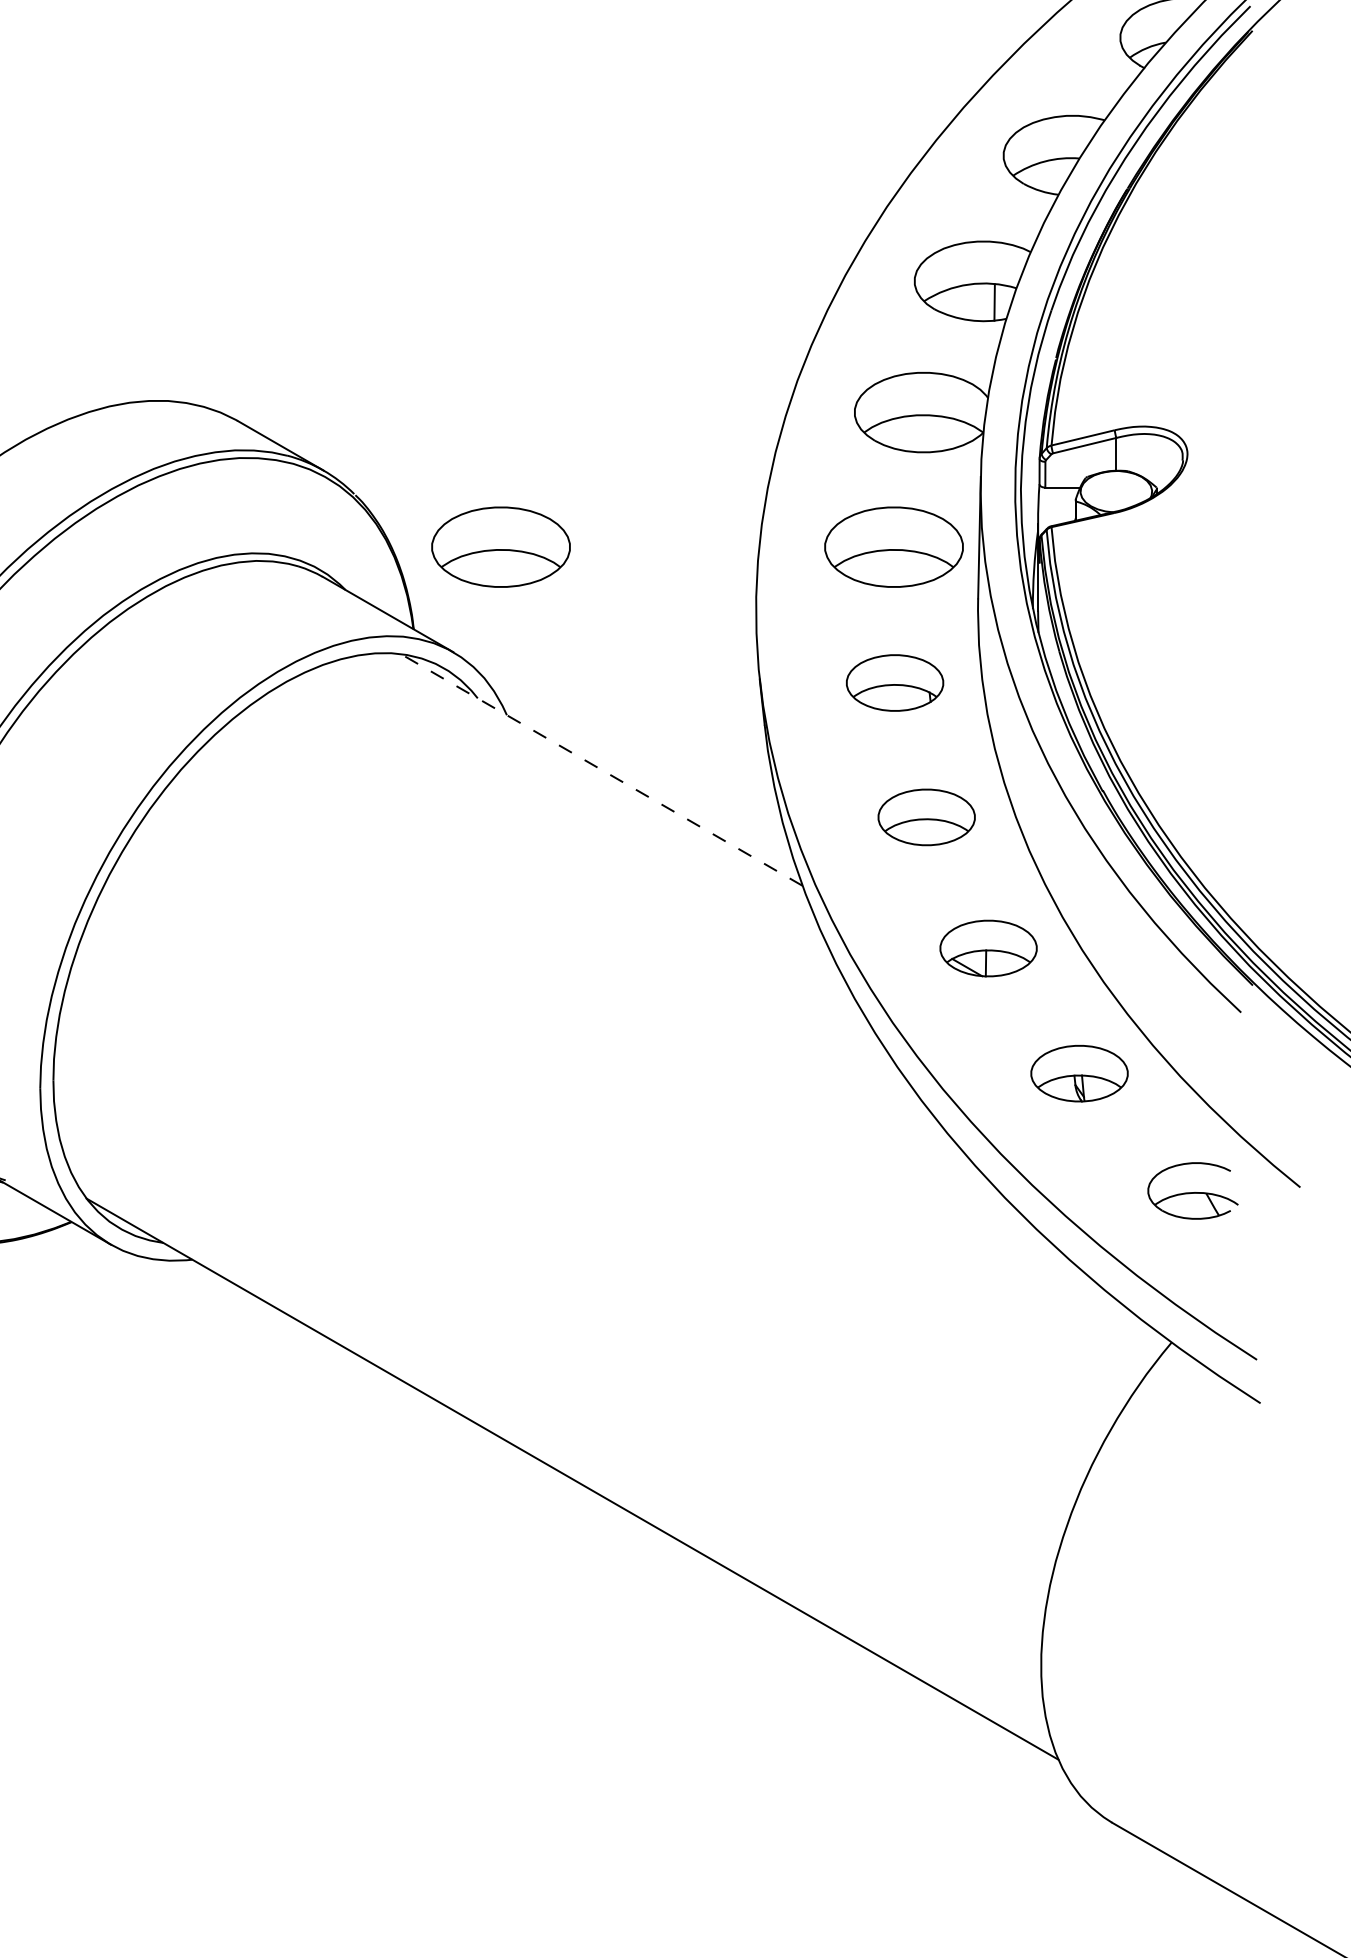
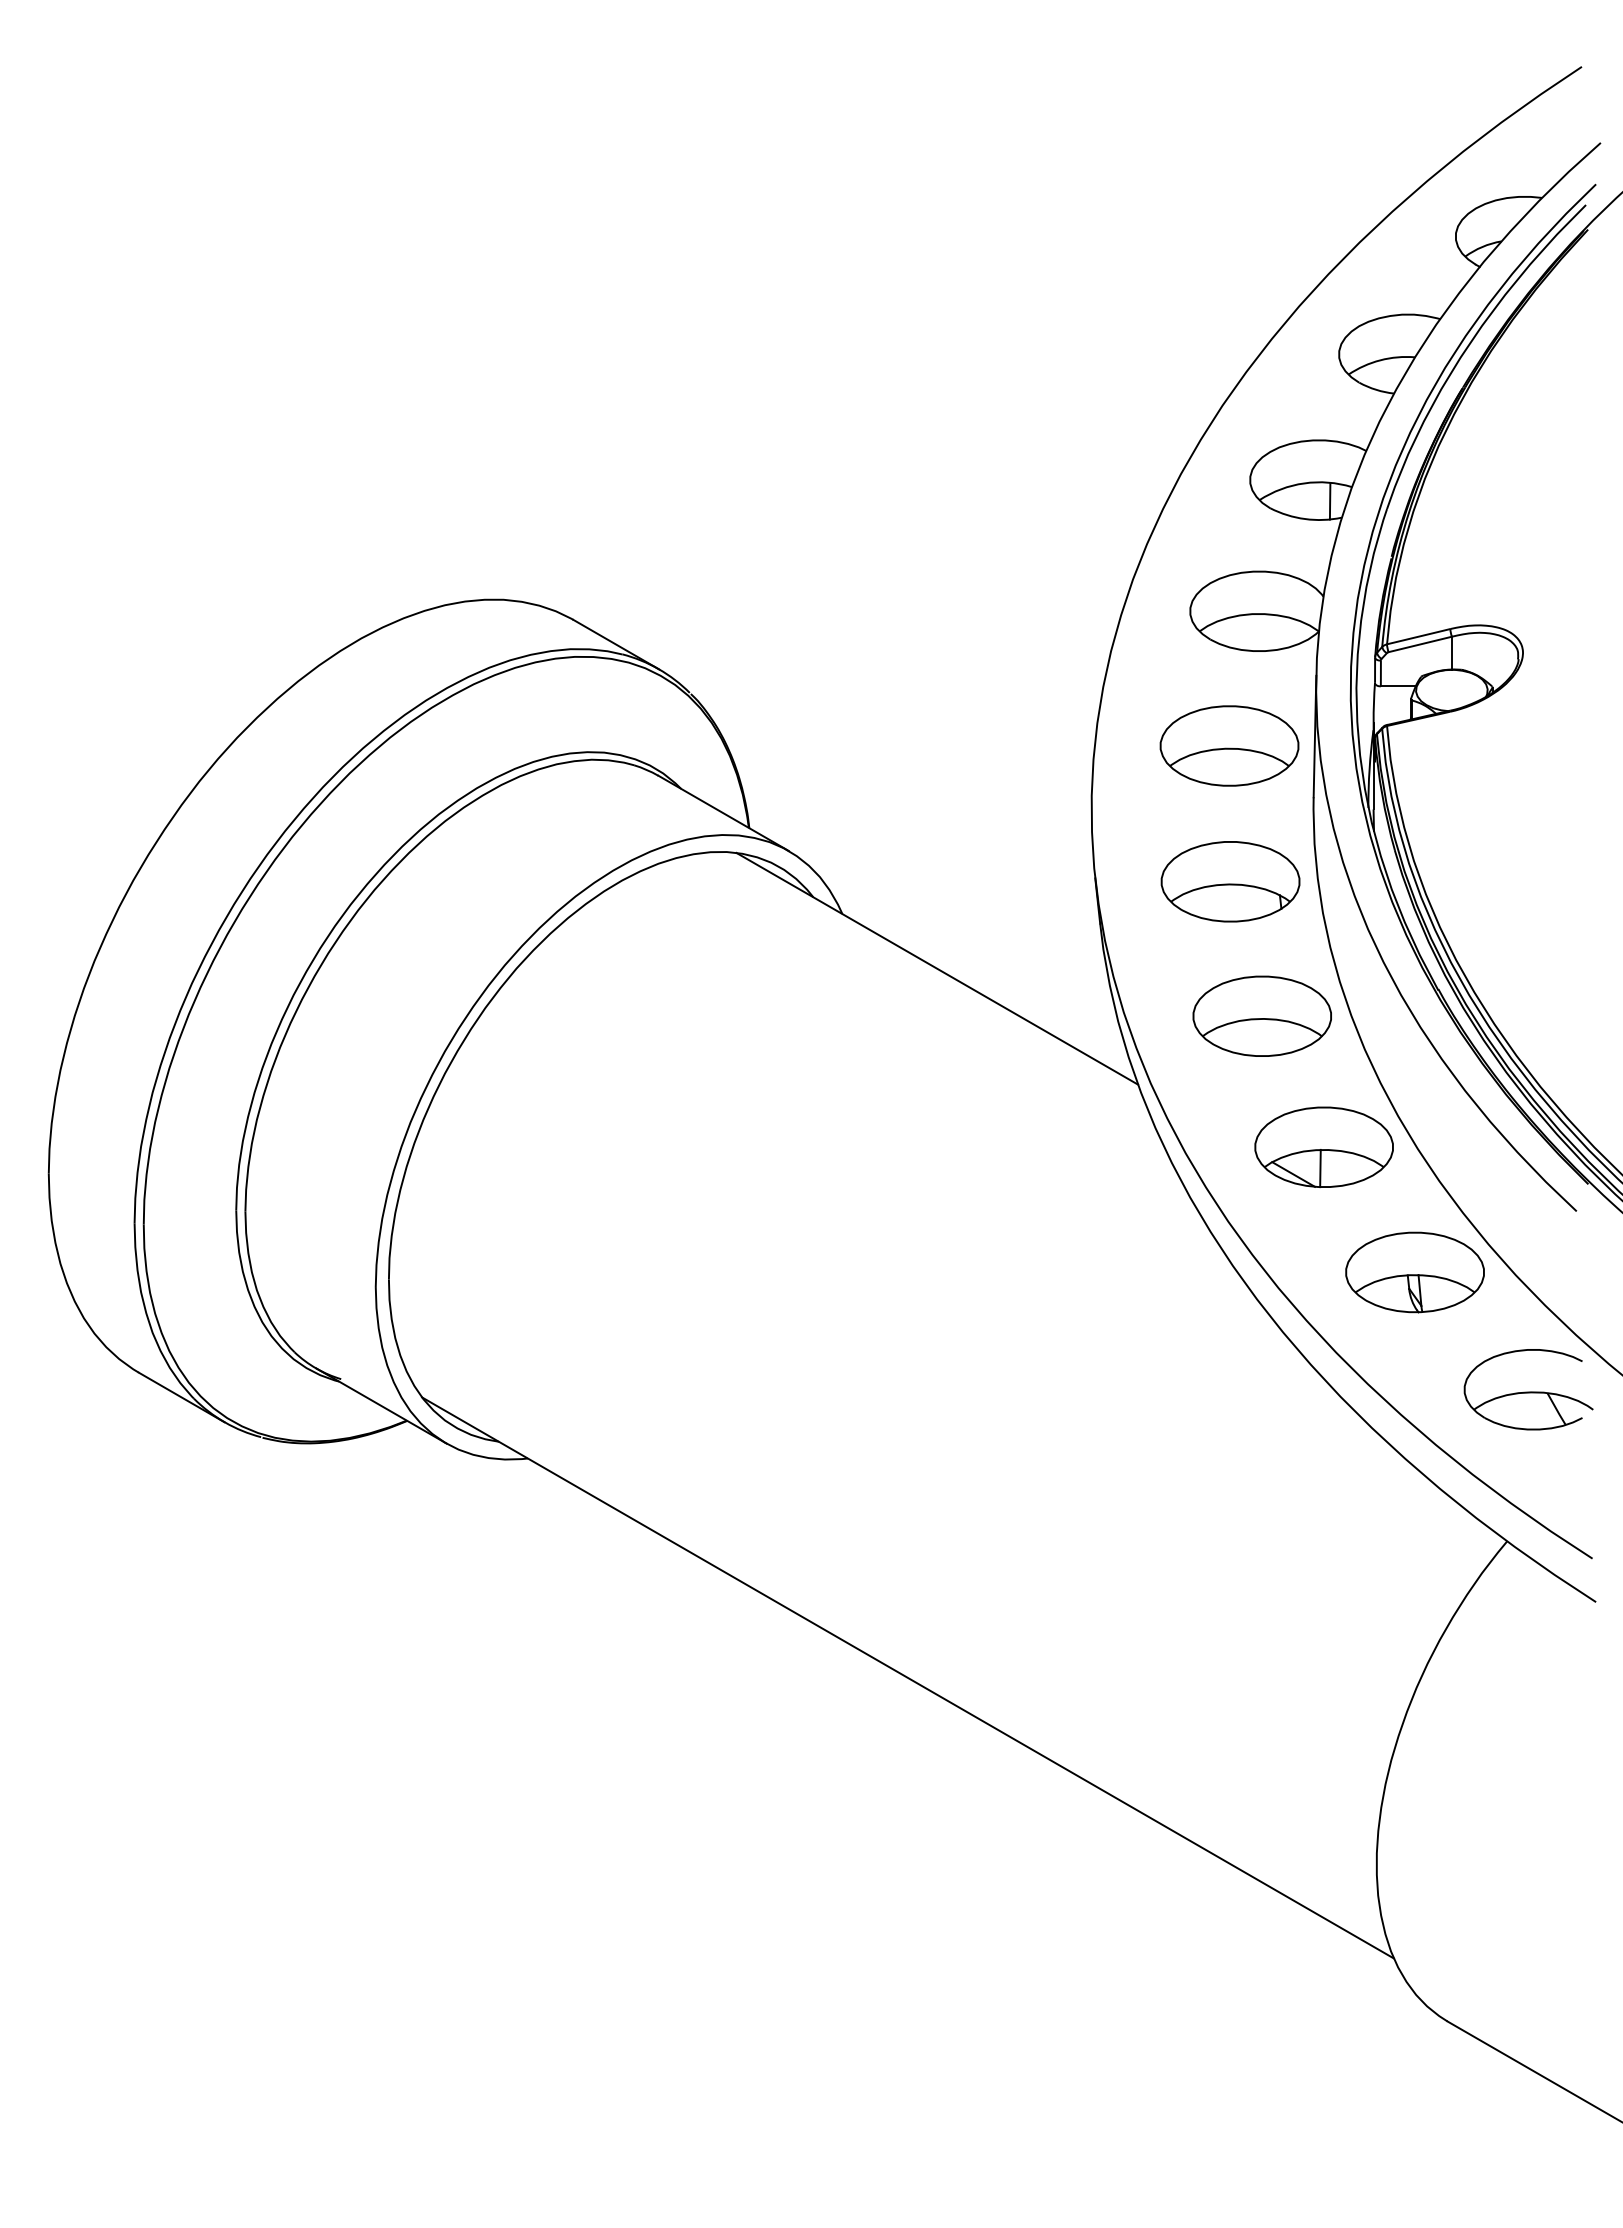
part: (501, 546) -> (836, 745), removed
part: (895, 682) -> (1230, 881), size x1.43
line: (602, 769) -> (937, 968), dashed -> solid
part: (926, 816) -> (1261, 1015), size x1.43
part: (988, 948) -> (1323, 1147), size x1.43
part: (1079, 1073) -> (1414, 1272), size x1.43
part: (1193, 1190) -> (1528, 1389), size x1.43

